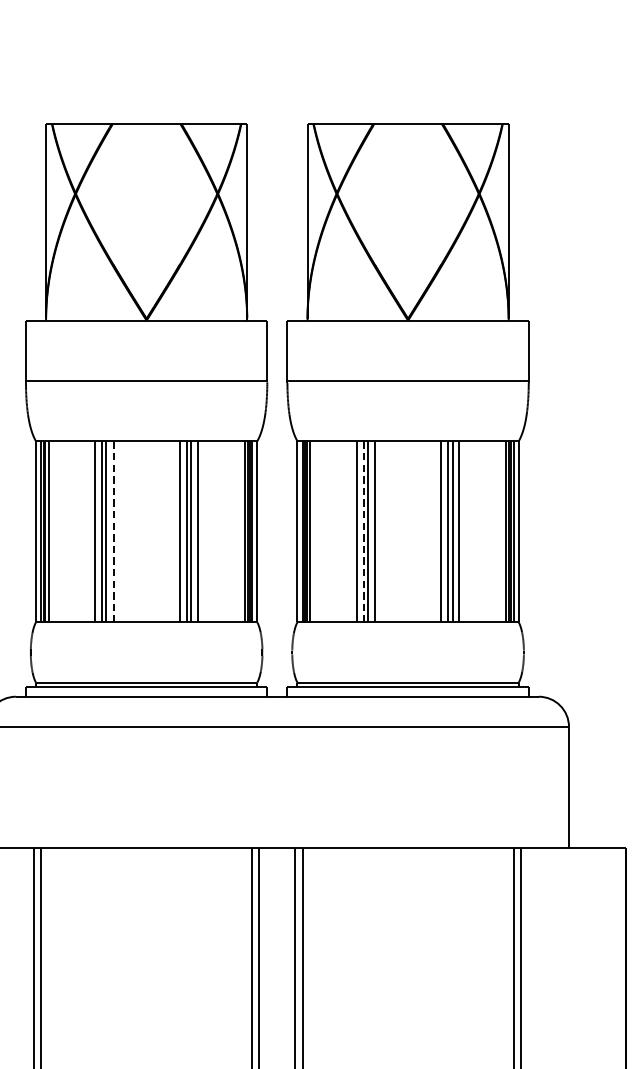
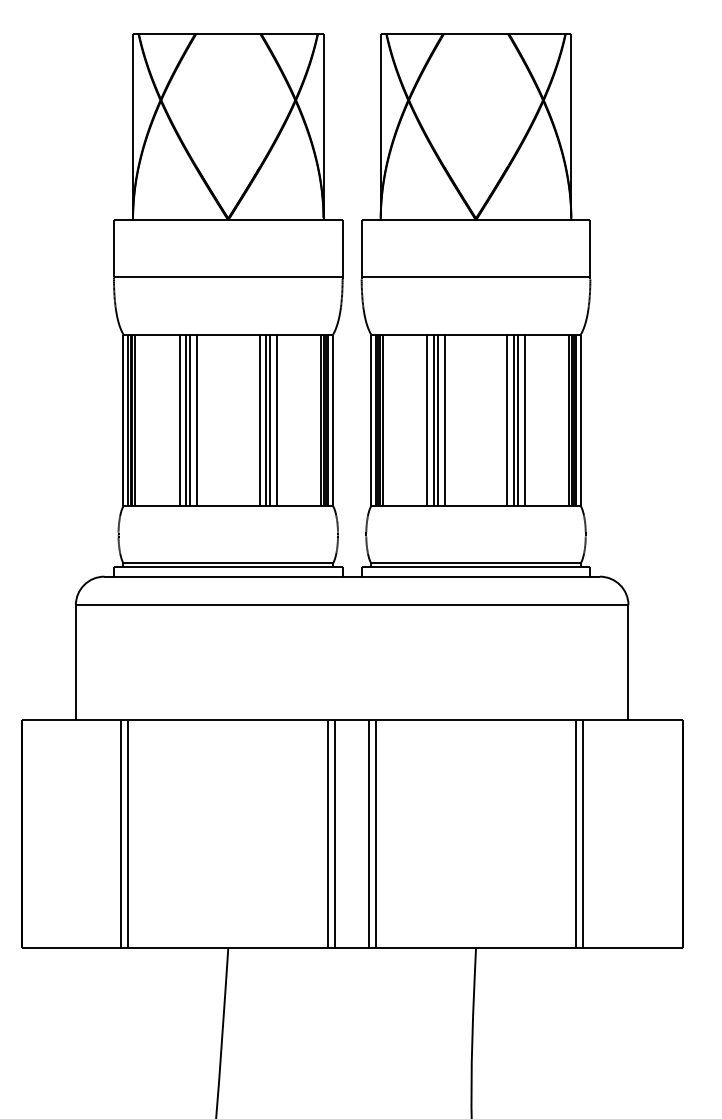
line: (114, 531) -> (197, 420), dashed -> solid
line: (363, 531) -> (433, 420), dashed -> solid

